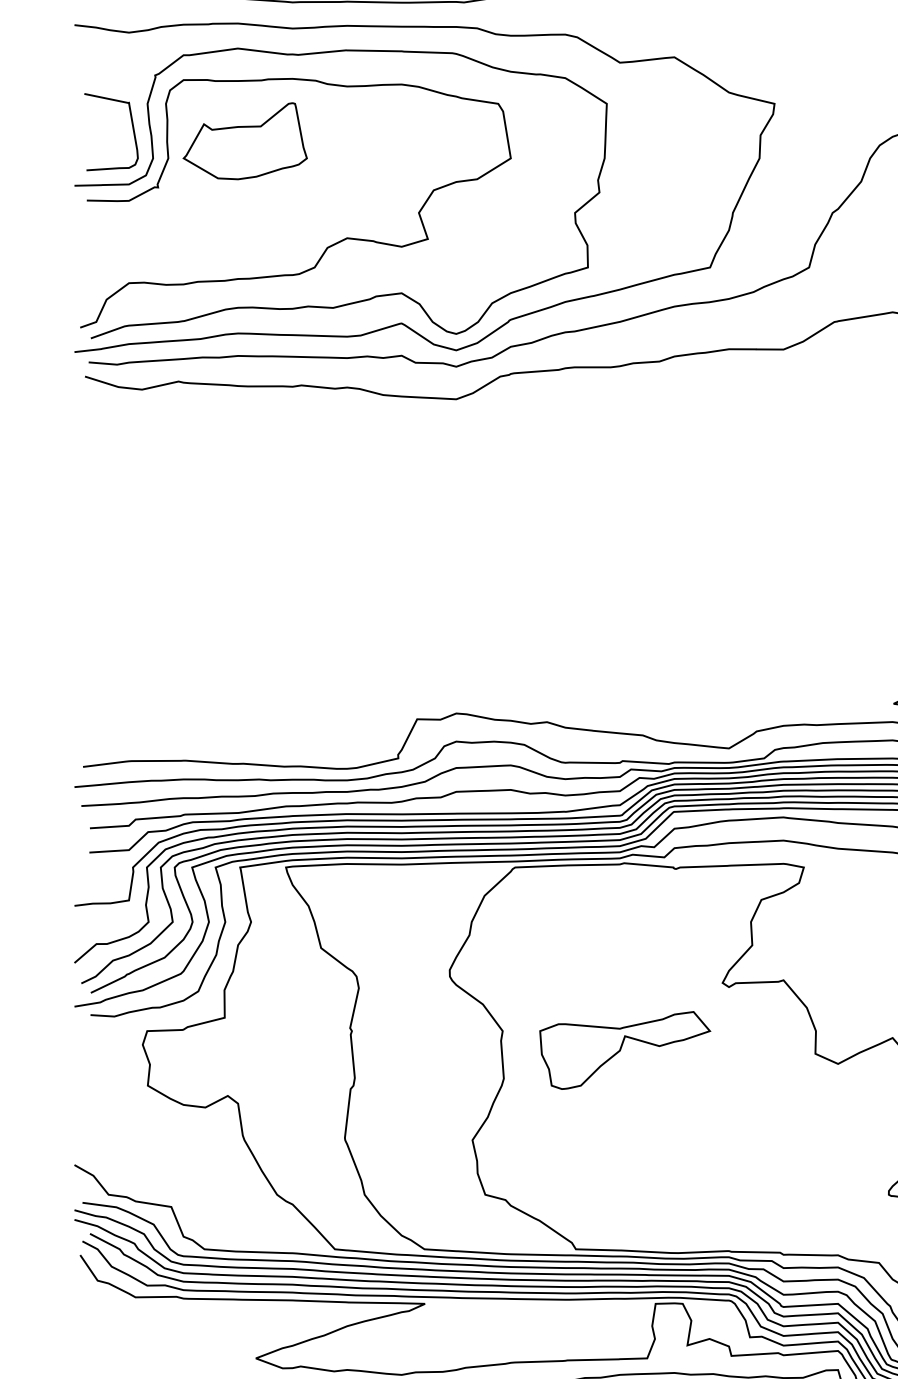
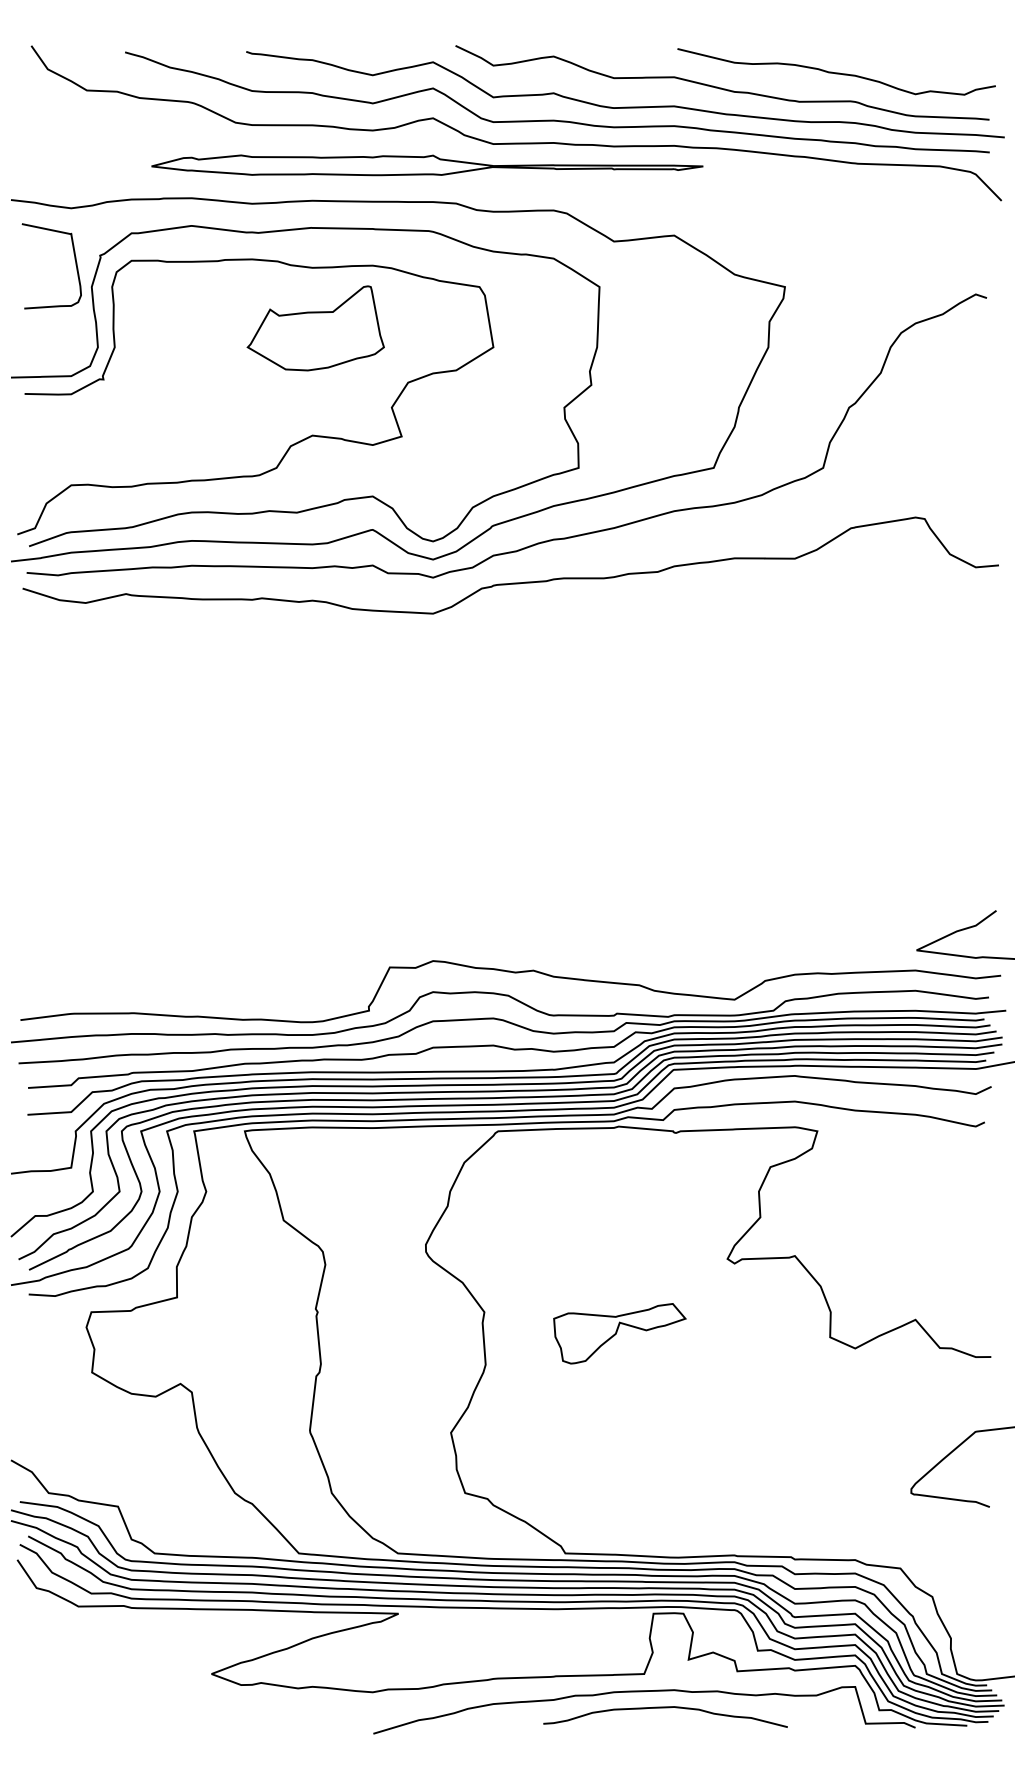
curve: (132, 131) -> (75, 265), moved
part: (244, 141) -> (315, 328), moved
part: (624, 1050) -> (619, 1333), size x0.7

